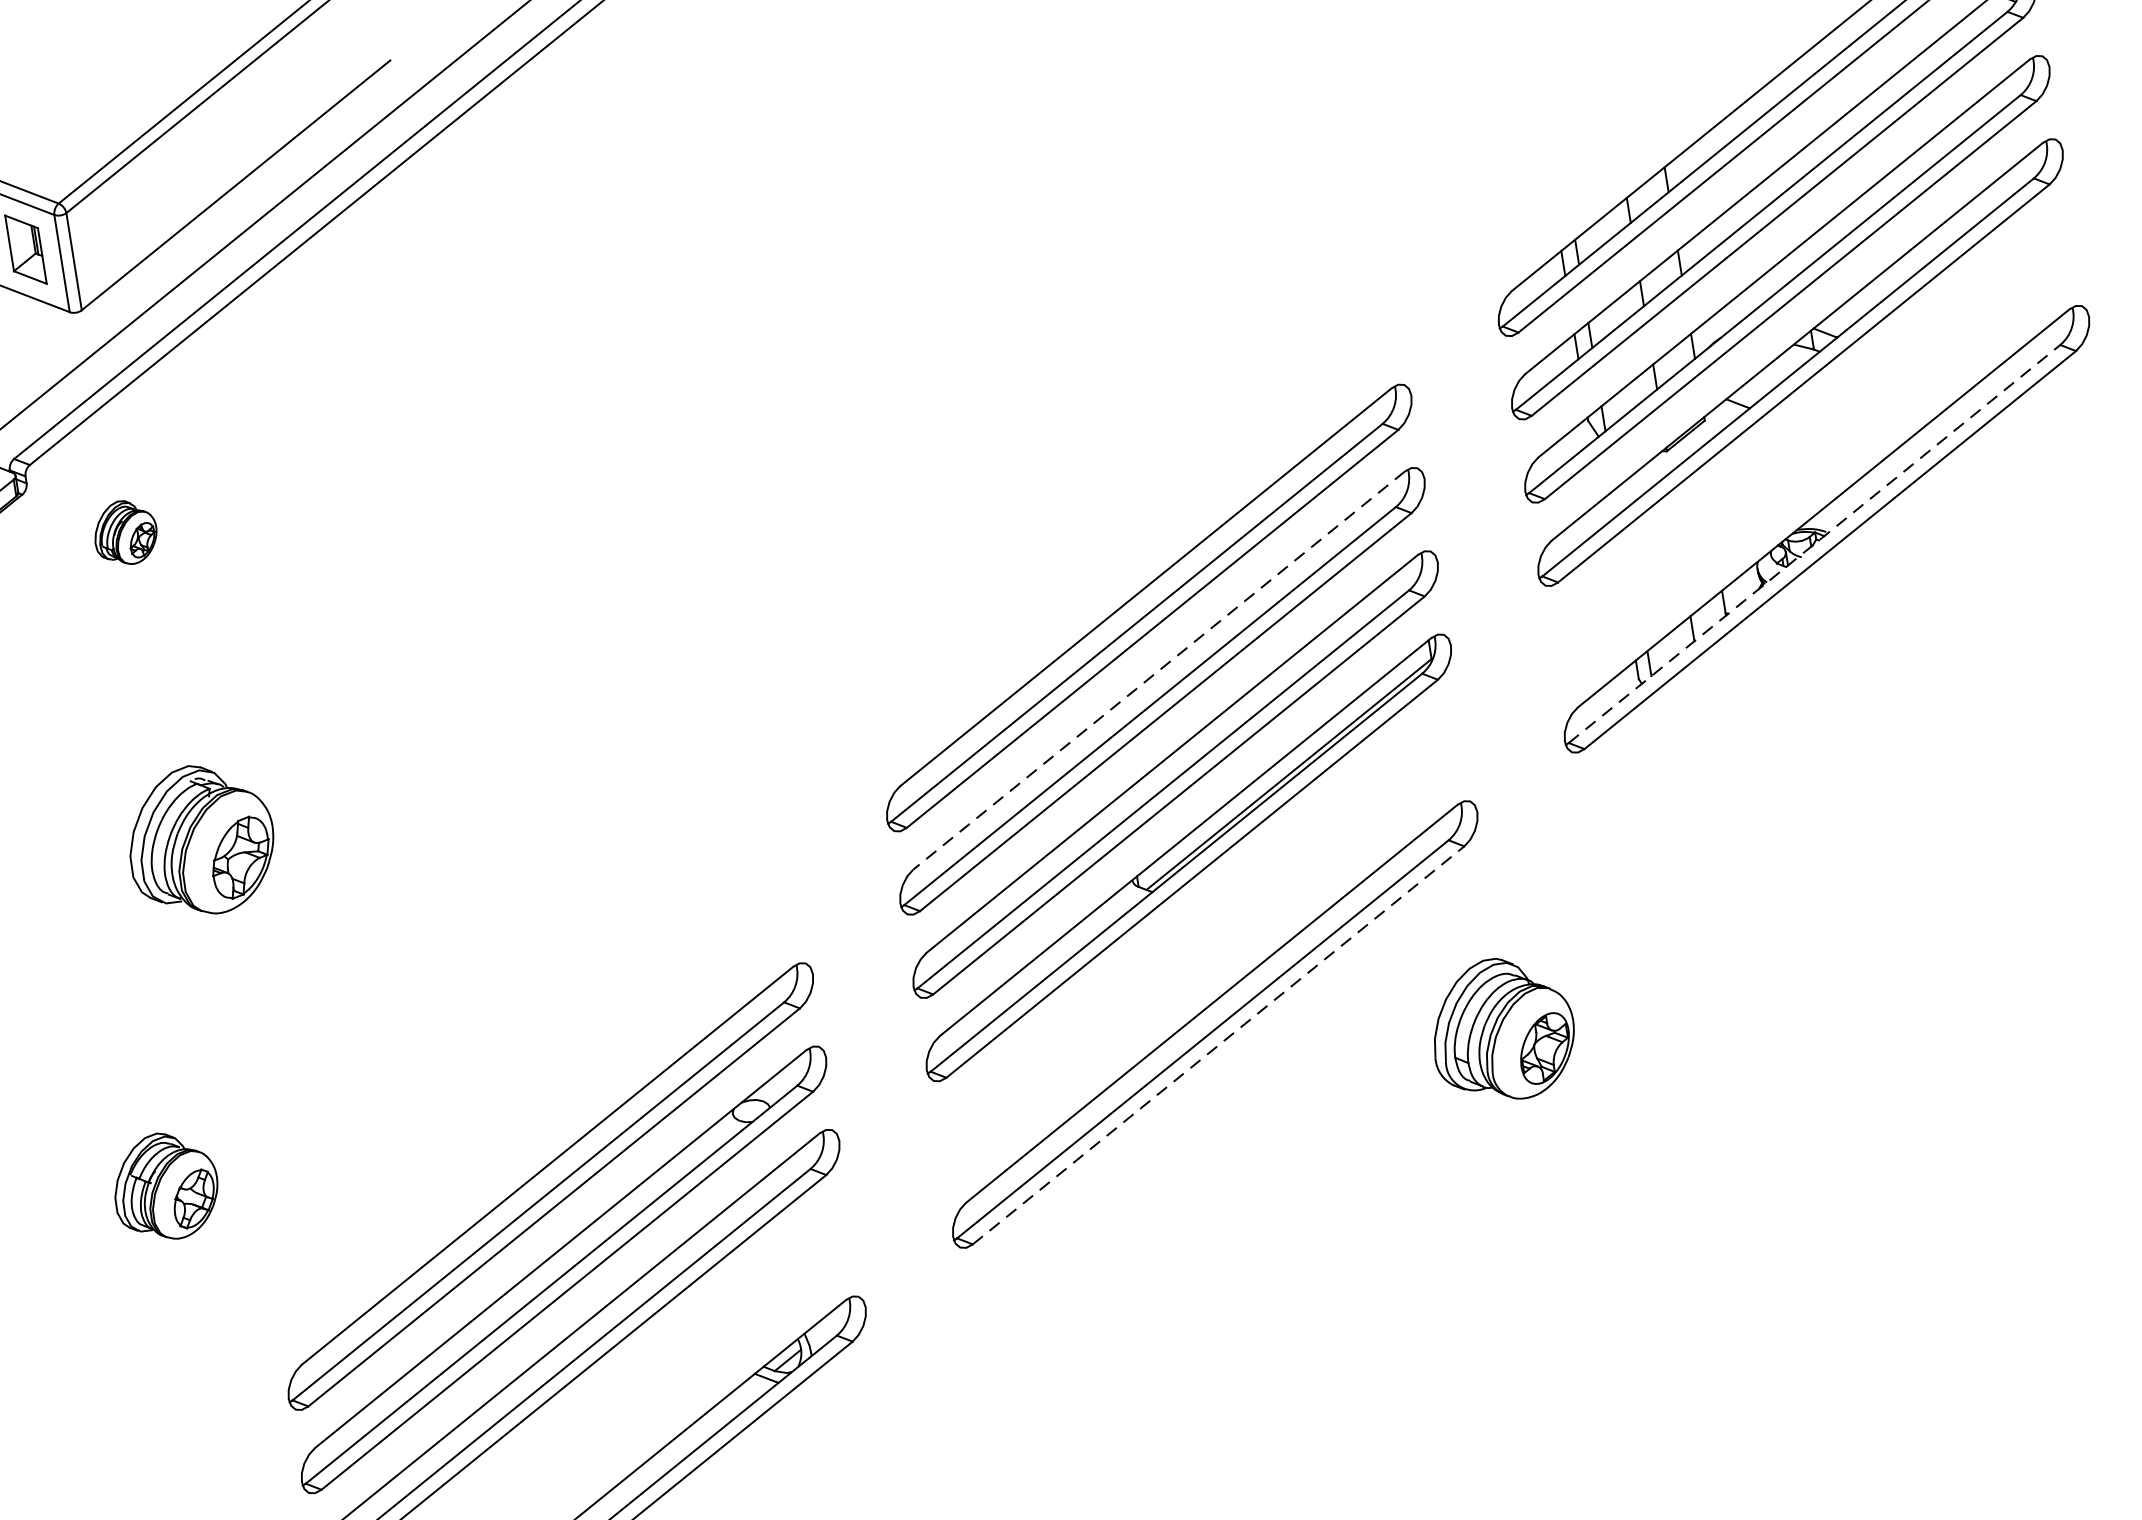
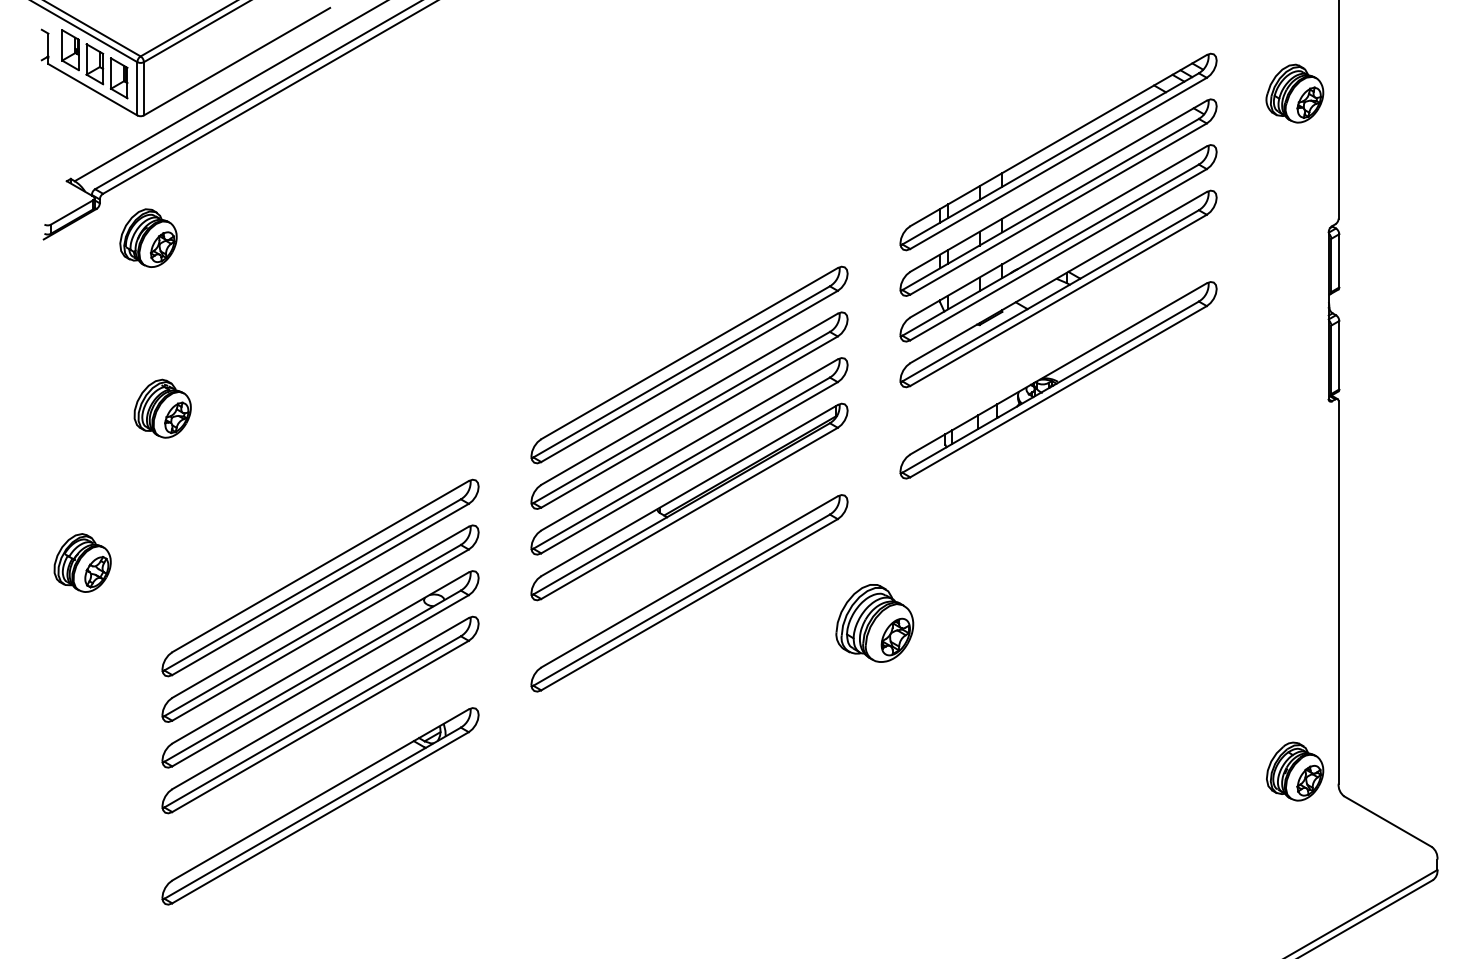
part: (125, 531) -> (148, 237), size x1.67
line: (1815, 542) -> (1051, 386), dashed -> solid
line: (1159, 670) -> (689, 399), dashed -> solid
part: (200, 839) -> (162, 408), size x0.71
part: (1502, 1029) -> (874, 623), moved
line: (1218, 1044) -> (689, 604), dashed -> solid
part: (537, 1102) -> (320, 577), added
part: (165, 1185) -> (82, 562), moved

